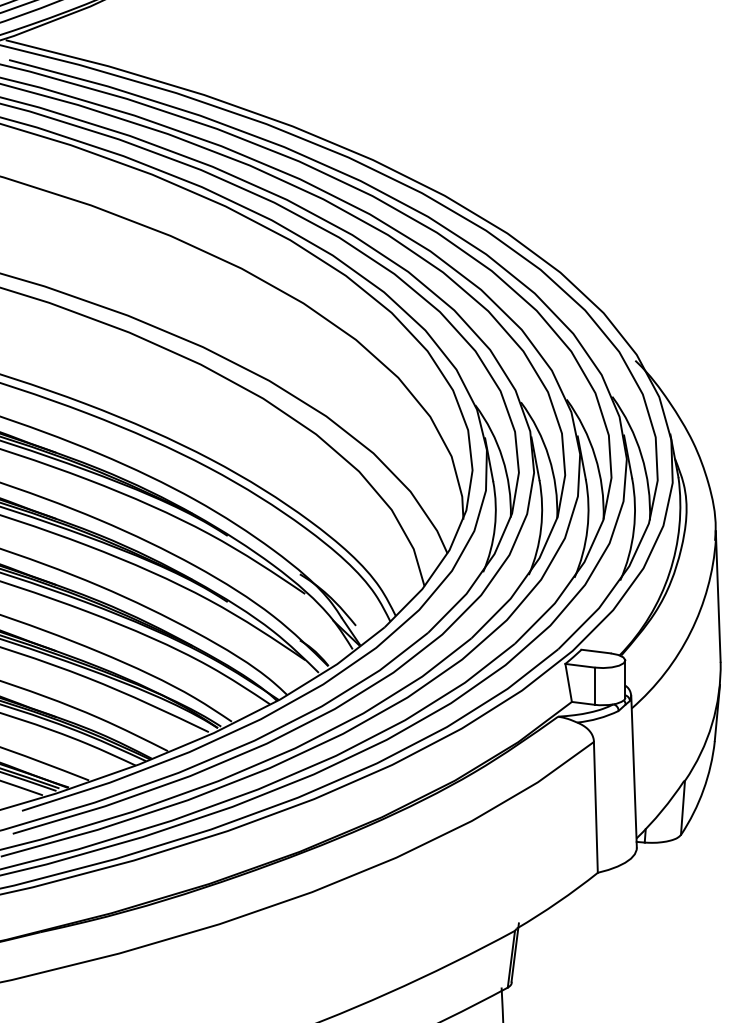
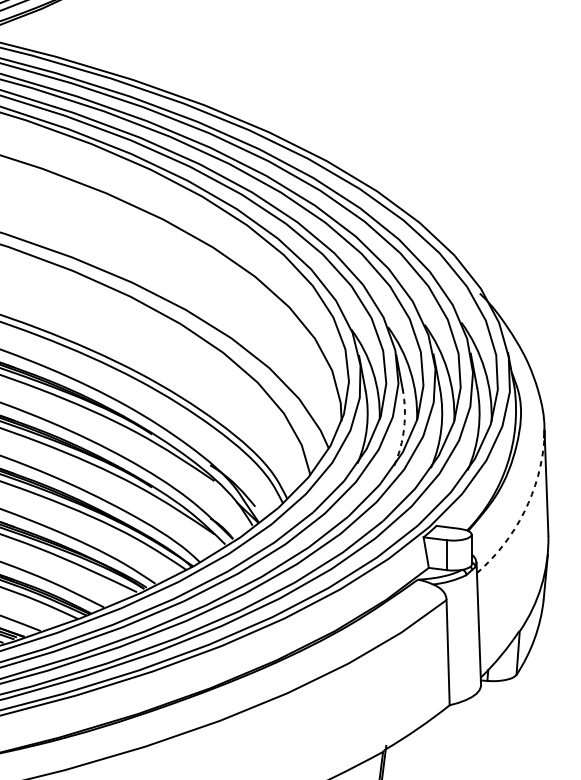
arc: (541, 528) -> (404, 428), solid -> dashed
arc: (690, 632) -> (524, 512), solid -> dashed

